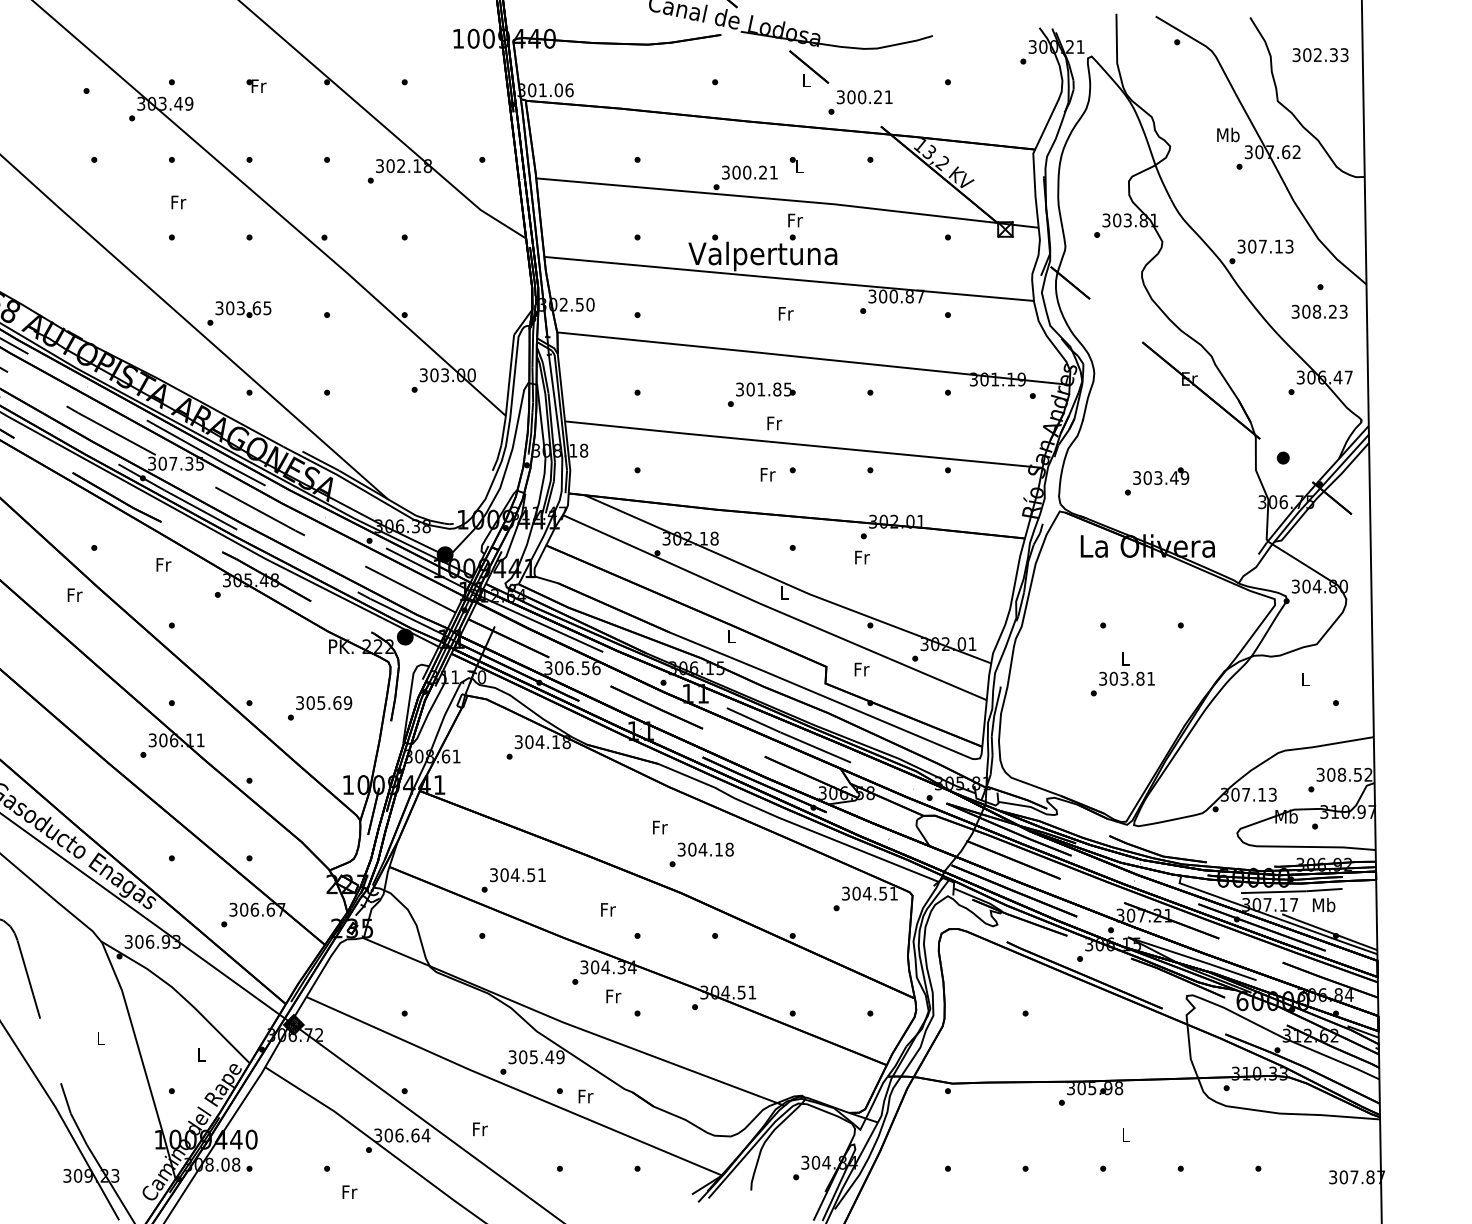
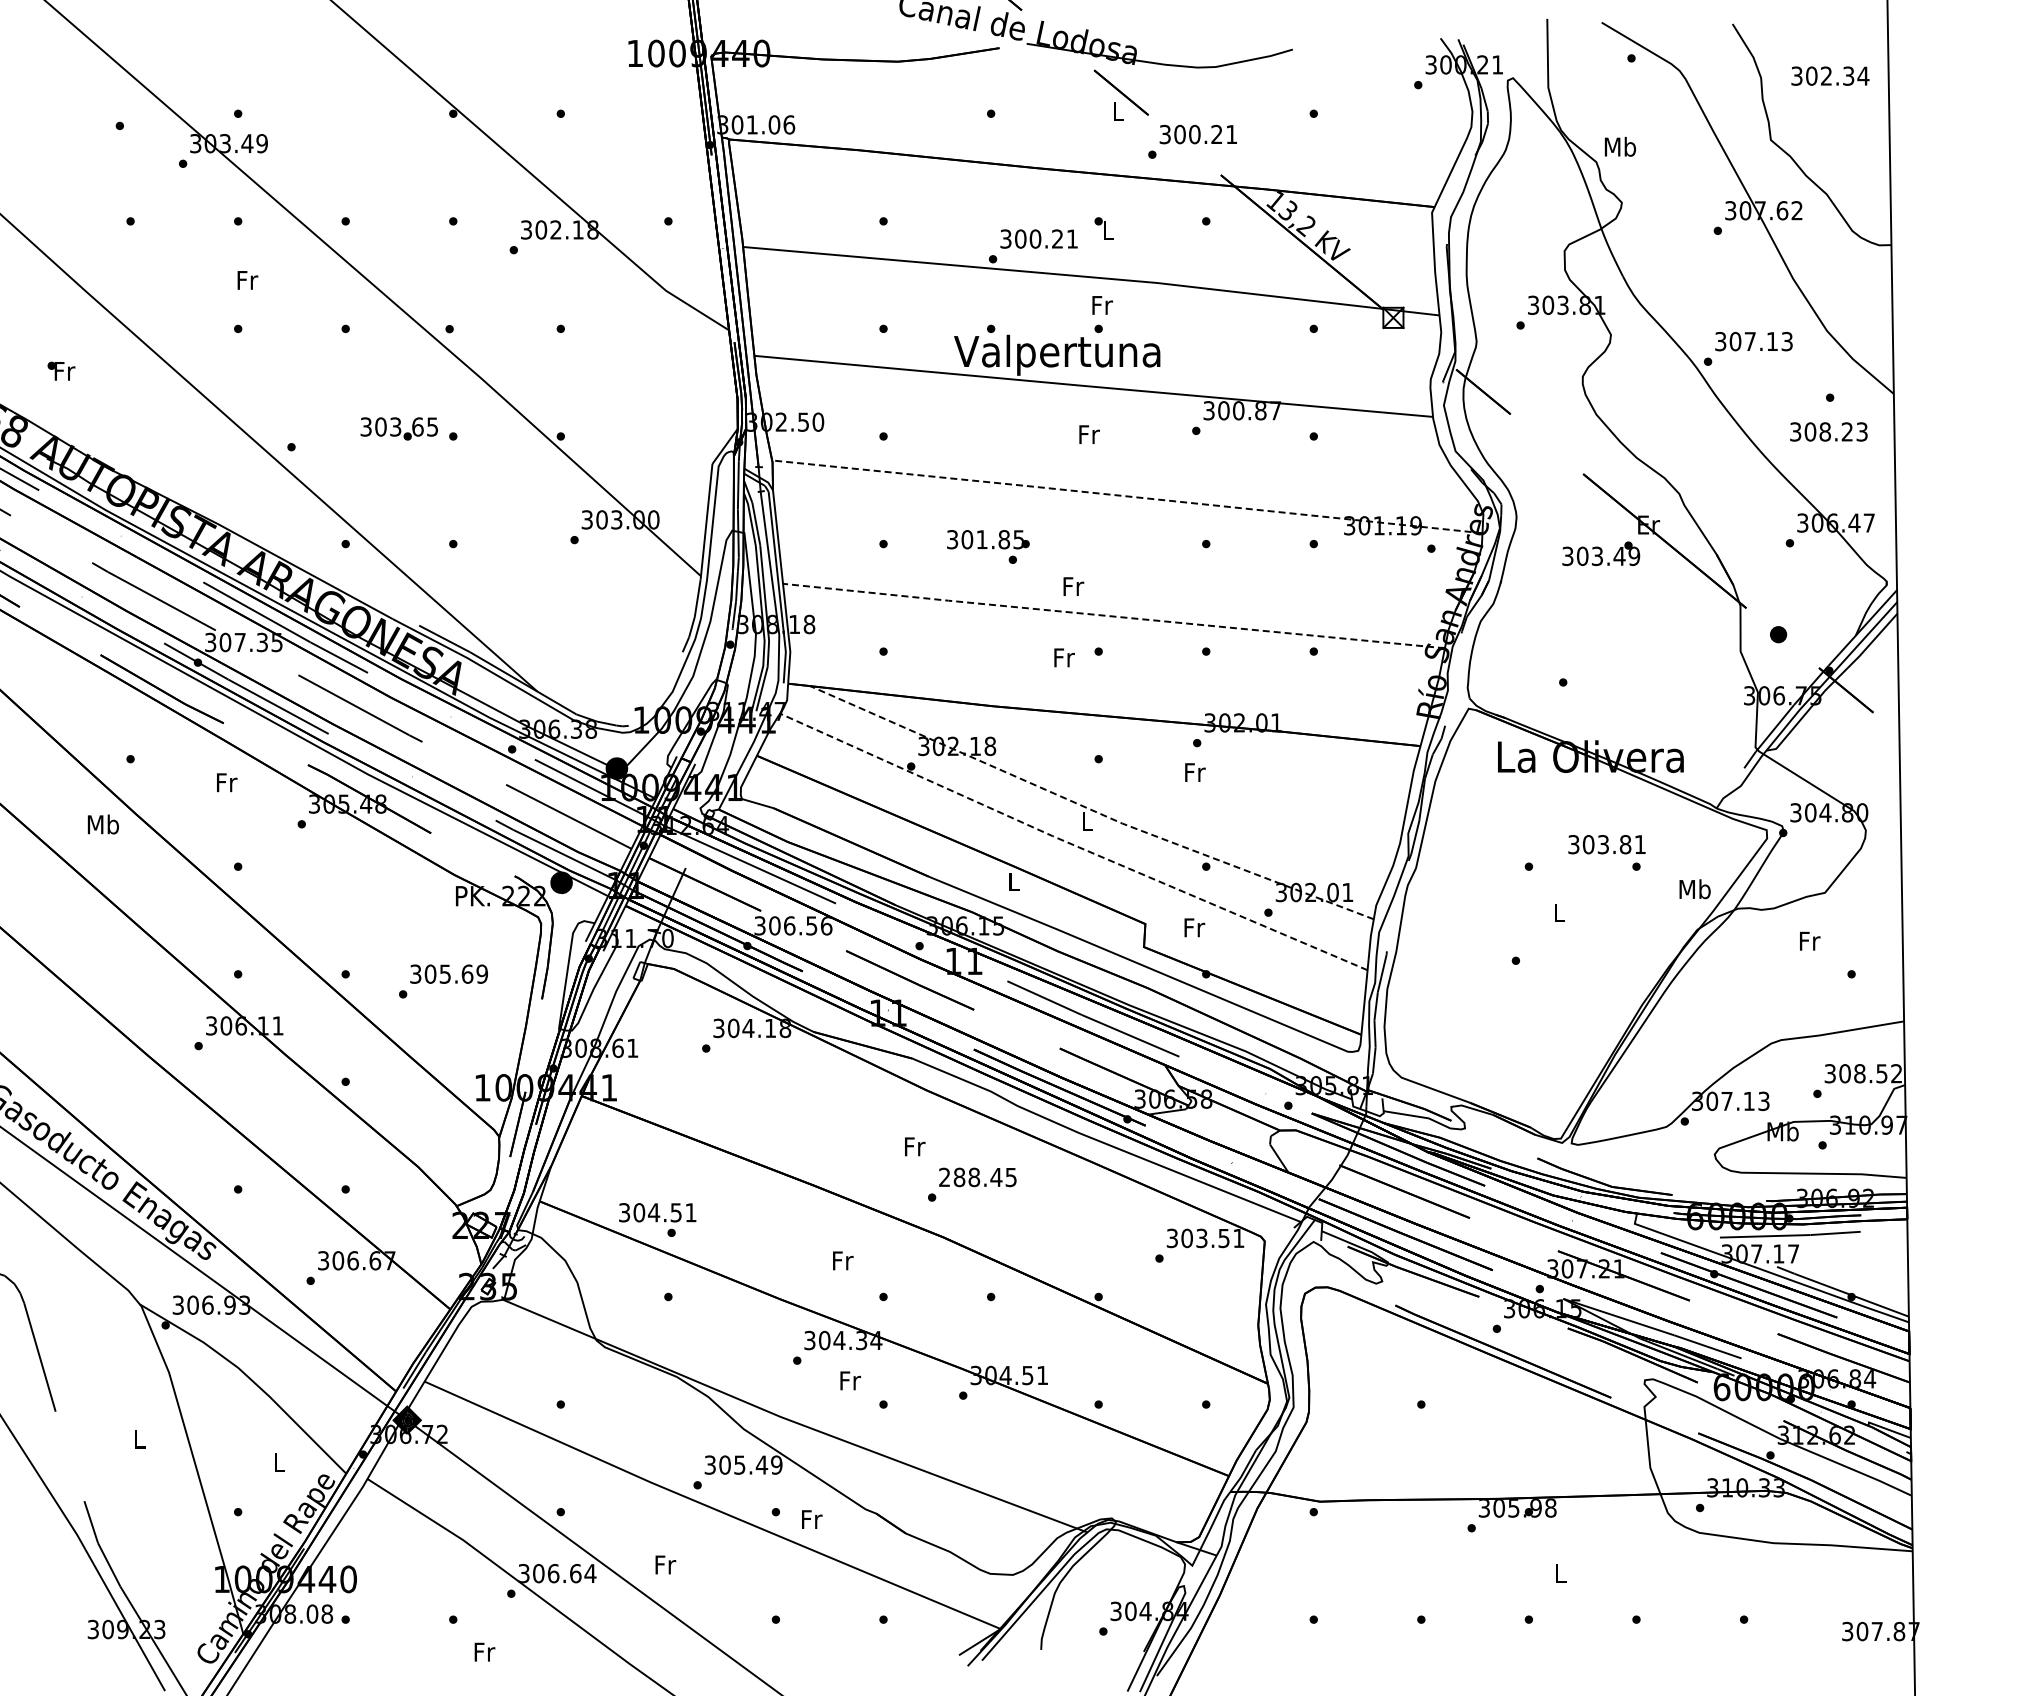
text: (1344, 54) -> (1863, 75), 302.33 -> 302.34
text: (256, 85) -> (61, 370), moved
text: (1228, 134) -> (1620, 146), moved
text: (242, 309) -> (398, 428), moved
line: (812, 358) -> (1126, 496), solid -> dashed
text: (765, 389) -> (988, 539), moved
line: (802, 444) -> (1112, 616), solid -> dashed
text: (1161, 475) -> (1601, 553), moved
line: (786, 584) -> (1089, 809), solid -> dashed
text: (74, 595) -> (103, 824), Fr -> Mb
line: (773, 609) -> (1071, 844), solid -> dashed
text: (1126, 678) -> (1606, 844), moved
text: (1306, 678) -> (1810, 940), L -> Fr
text: (706, 849) -> (978, 1177), 304.18 -> 288.45
text: (517, 874) -> (657, 1212), moved
text: (866, 893) -> (1201, 1238), 304.51 -> 303.51
text: (1323, 905) -> (1694, 889), moved

